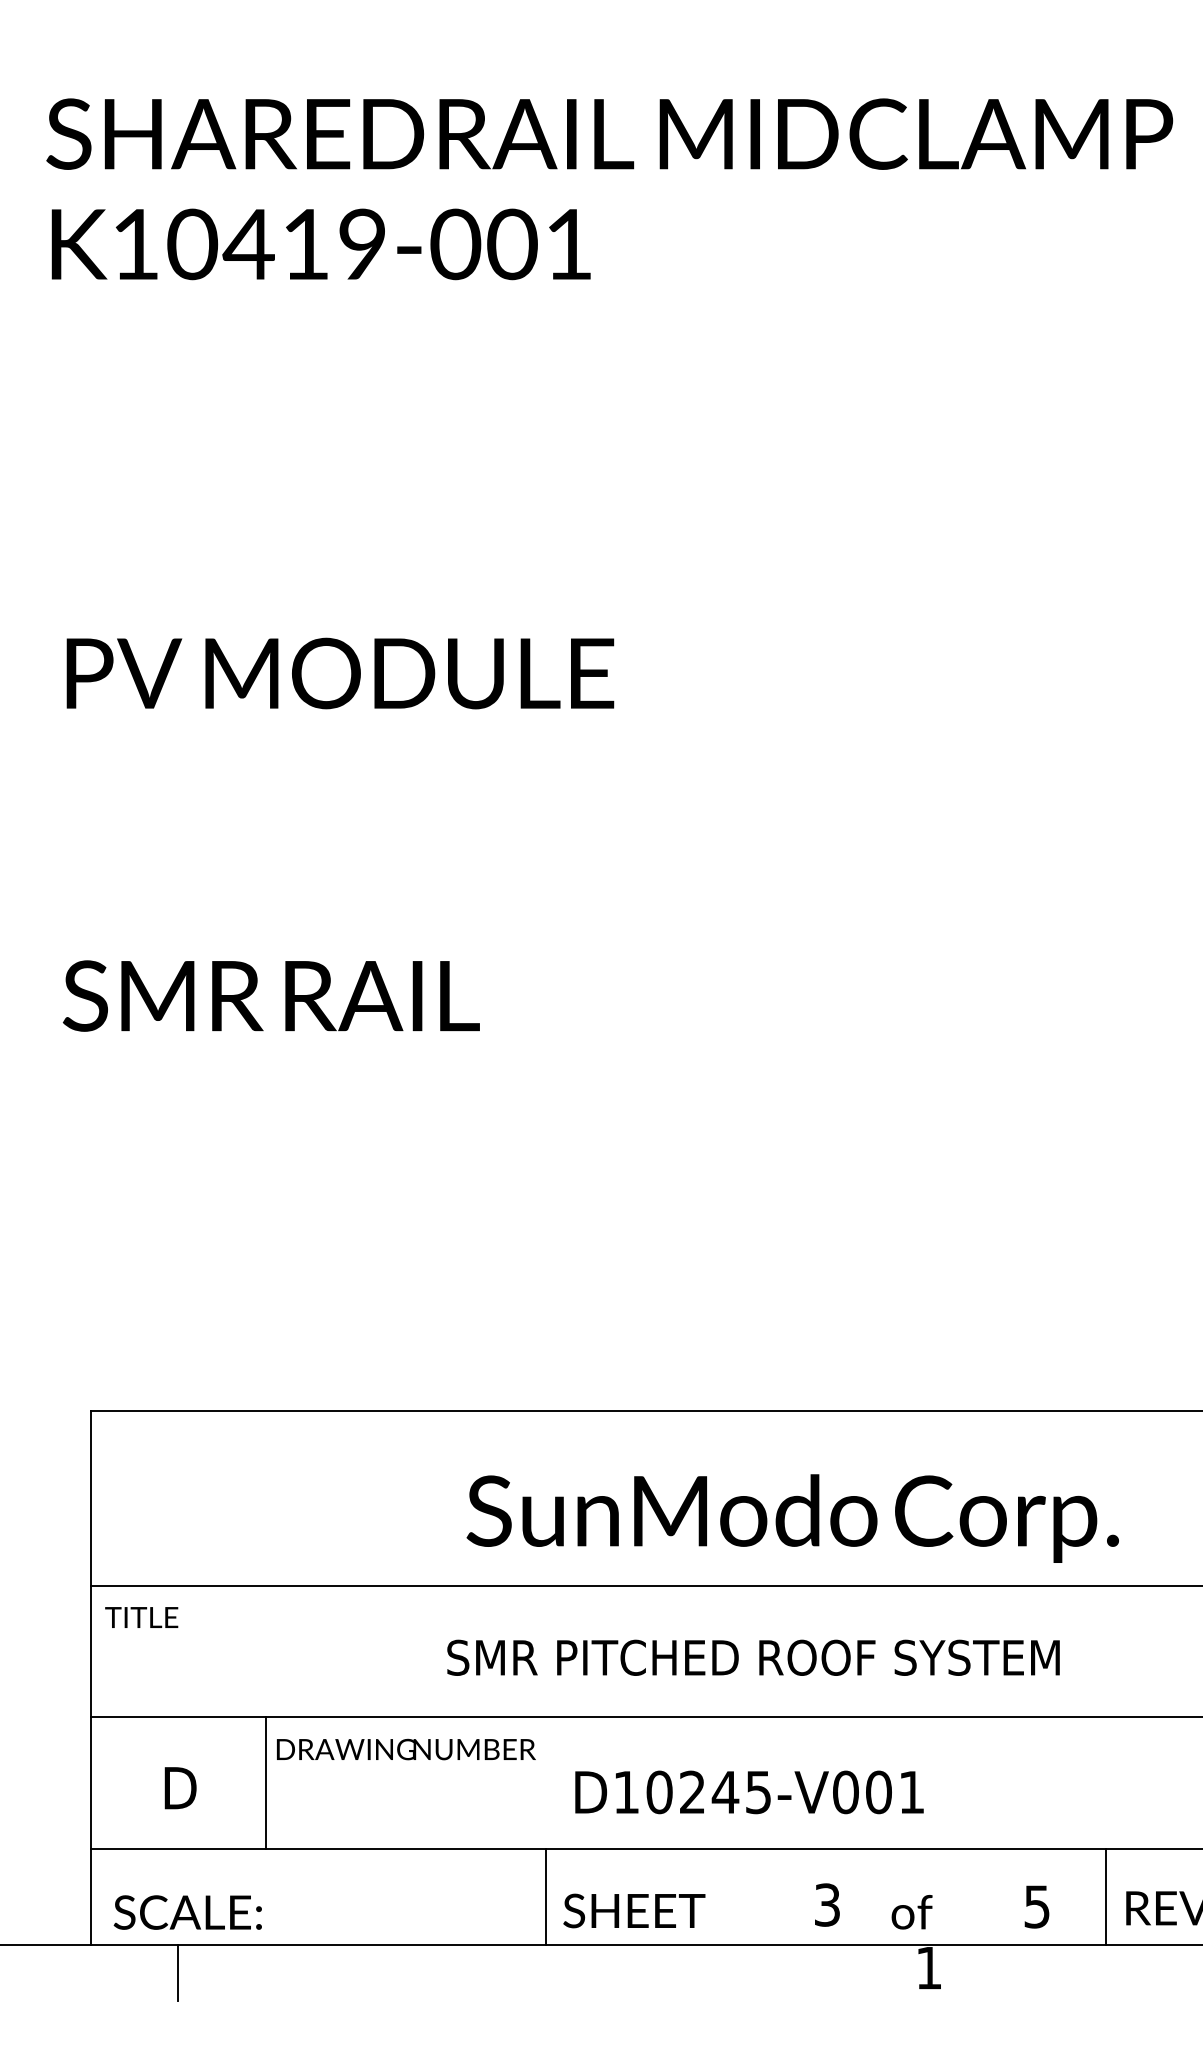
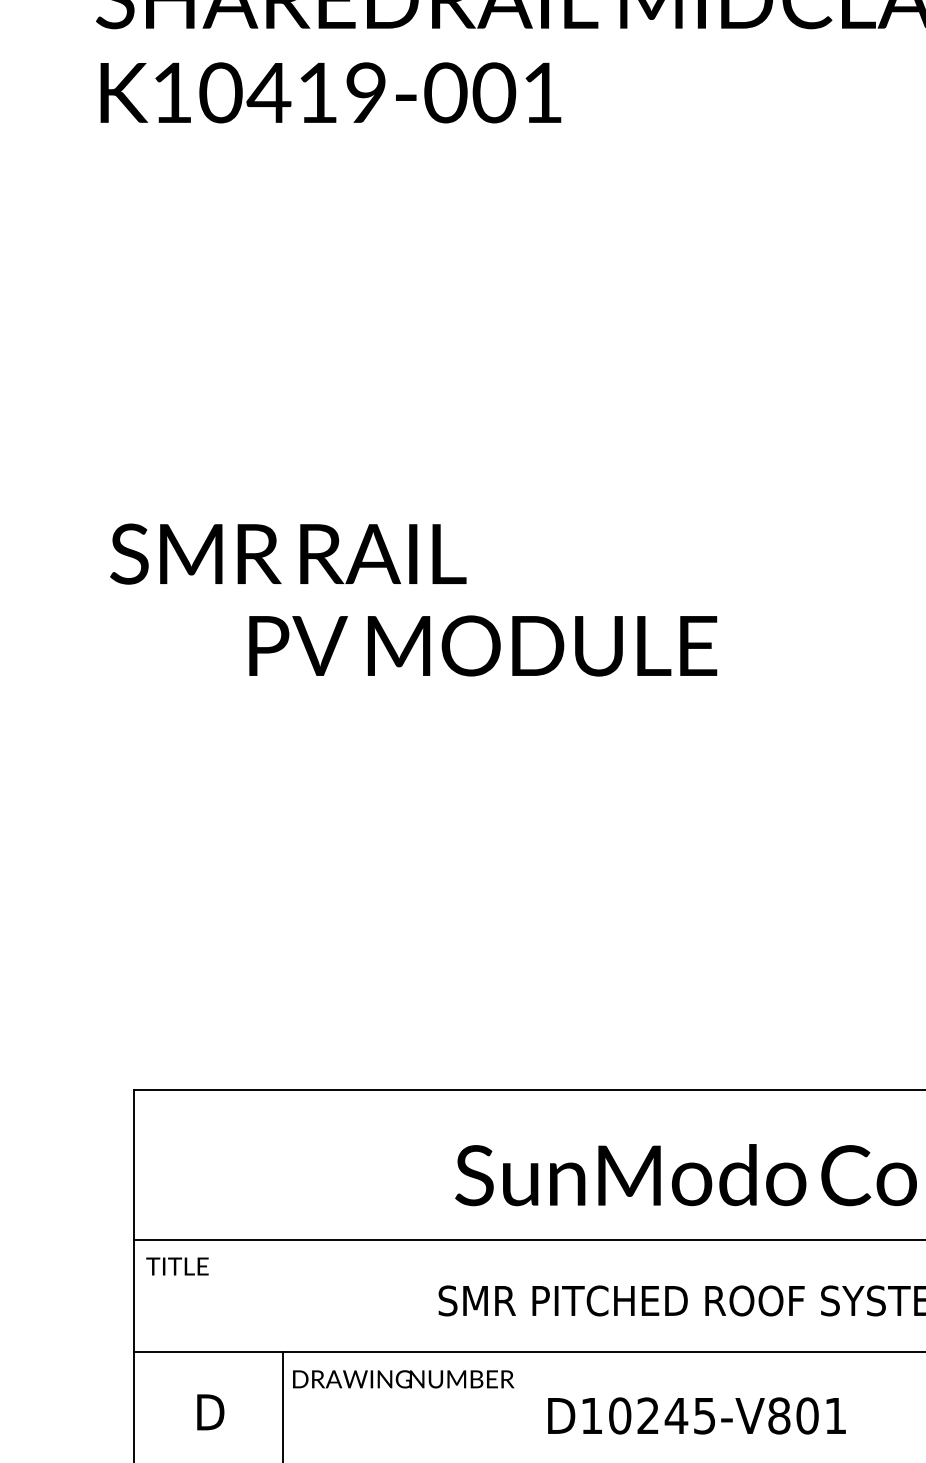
text: (340, 673) -> (483, 645), moved
text: (270, 995) -> (287, 553), moved
text: (845, 1791) -> (779, 1415), D10245-V001 -> D10245-V801

